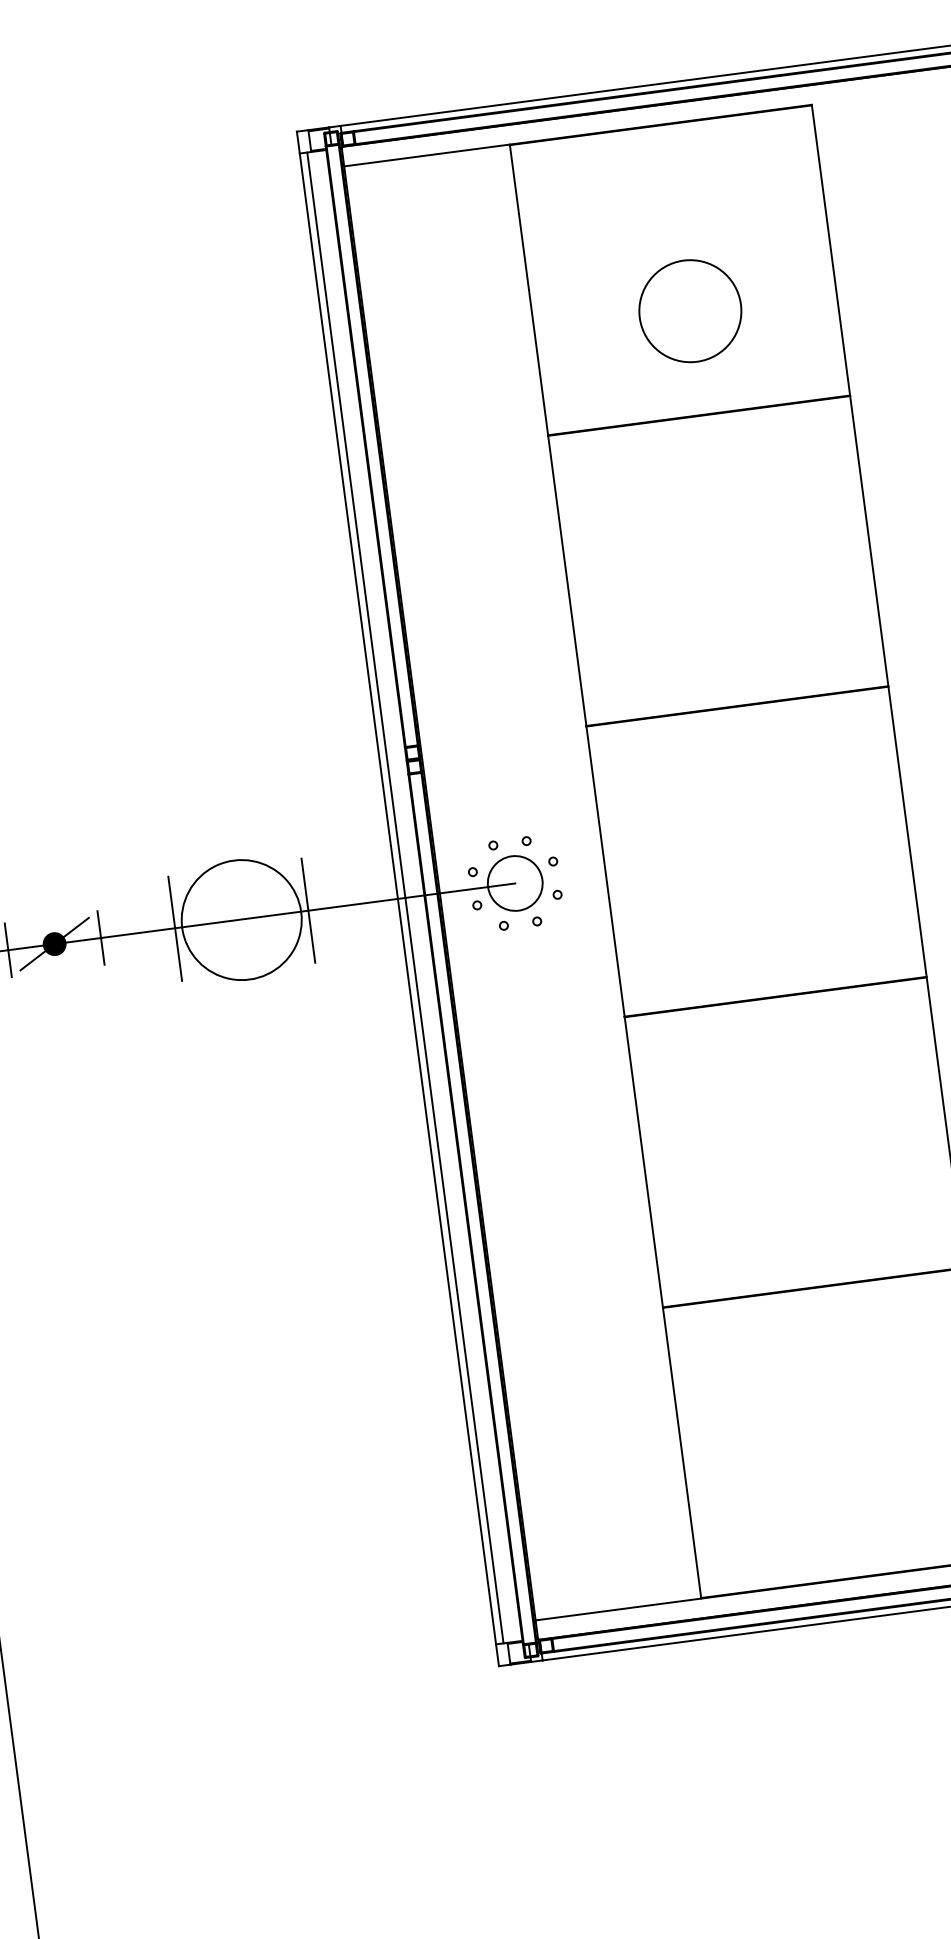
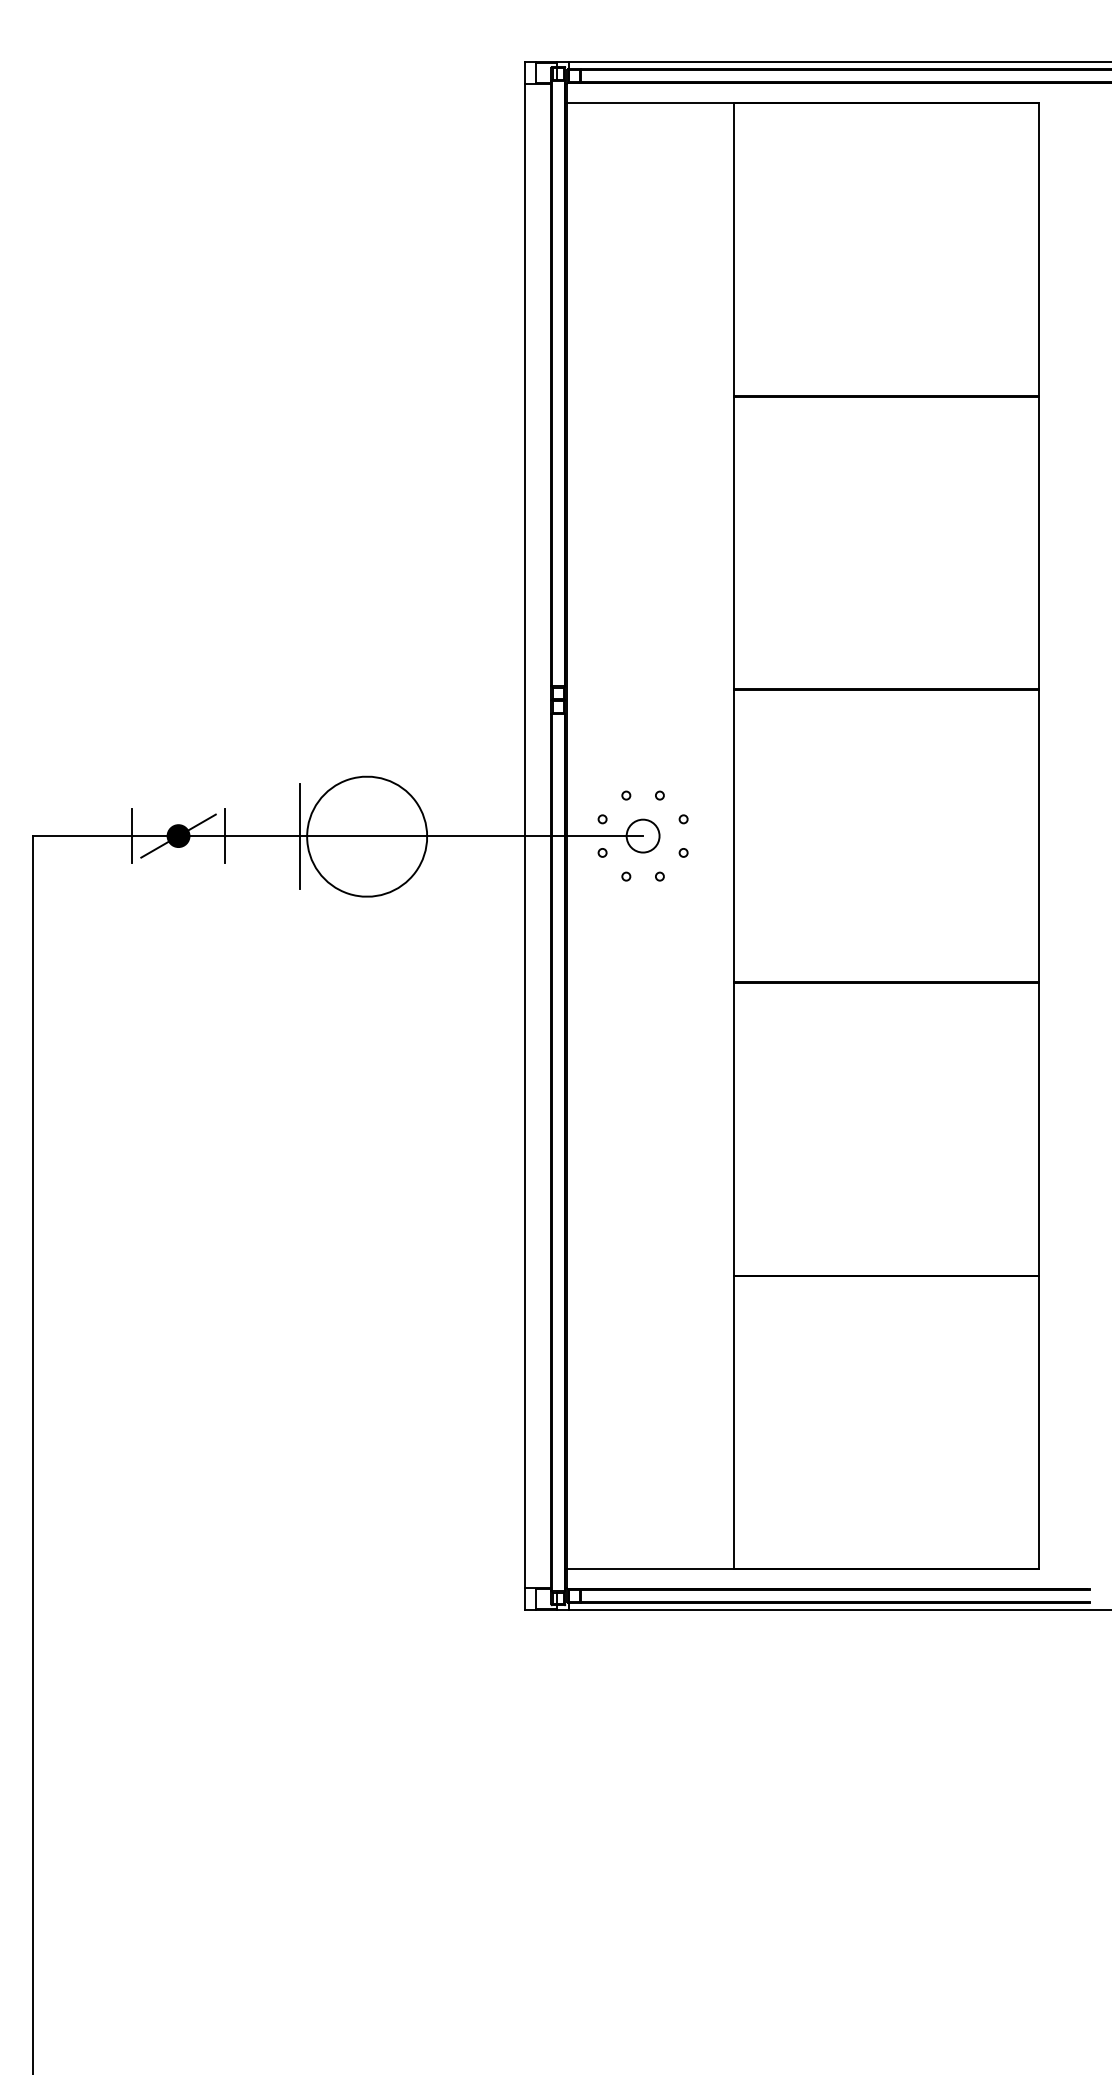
circle: (690, 311) -> (891, 291), removed
circle: (514, 882) -> (642, 835), size x0.6
line: (405, 897) -> (532, 835), removed
line: (308, 910) -> (434, 835), removed

